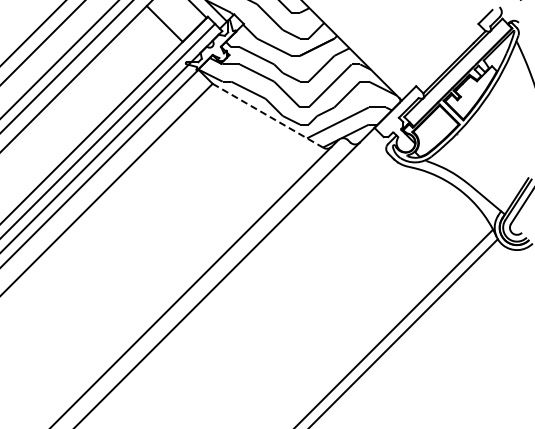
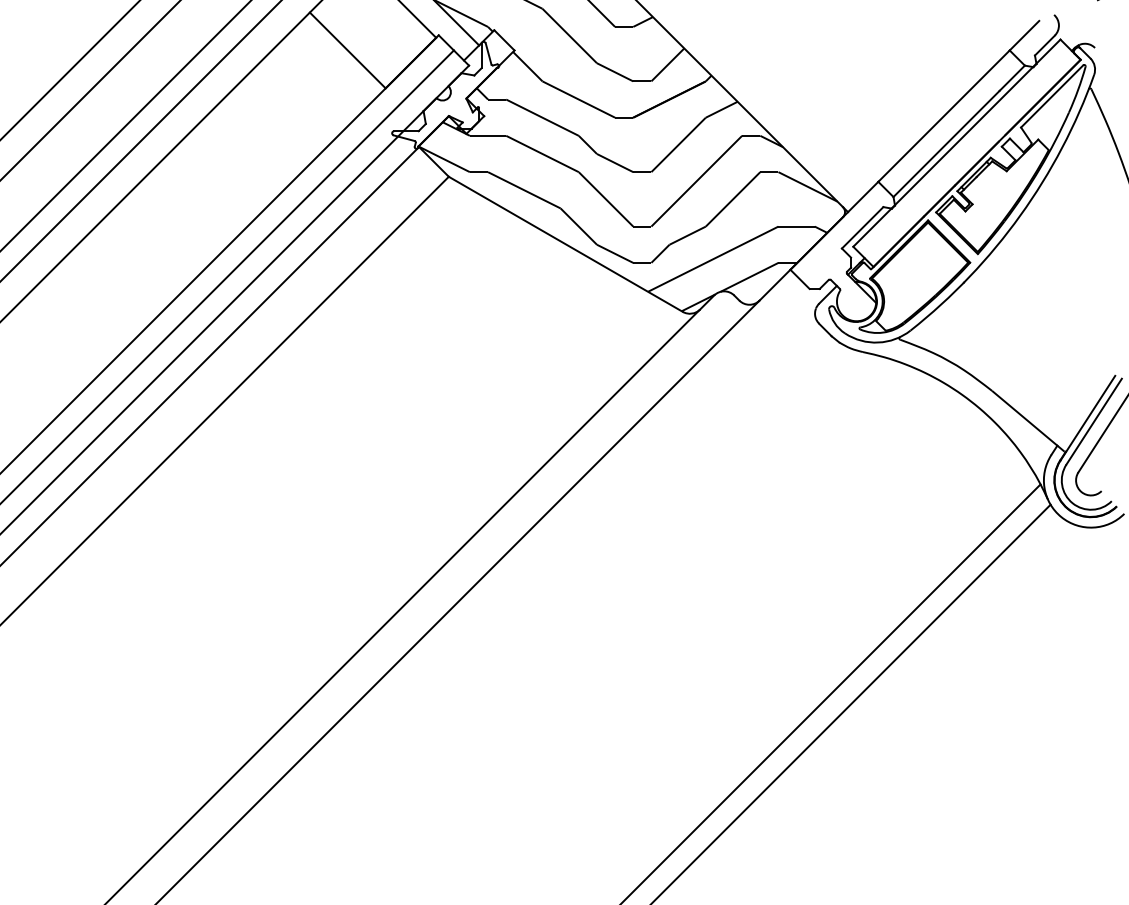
line: (447, 54) -> (944, 114), added
line: (268, 116) -> (566, 245), dashed -> solid

